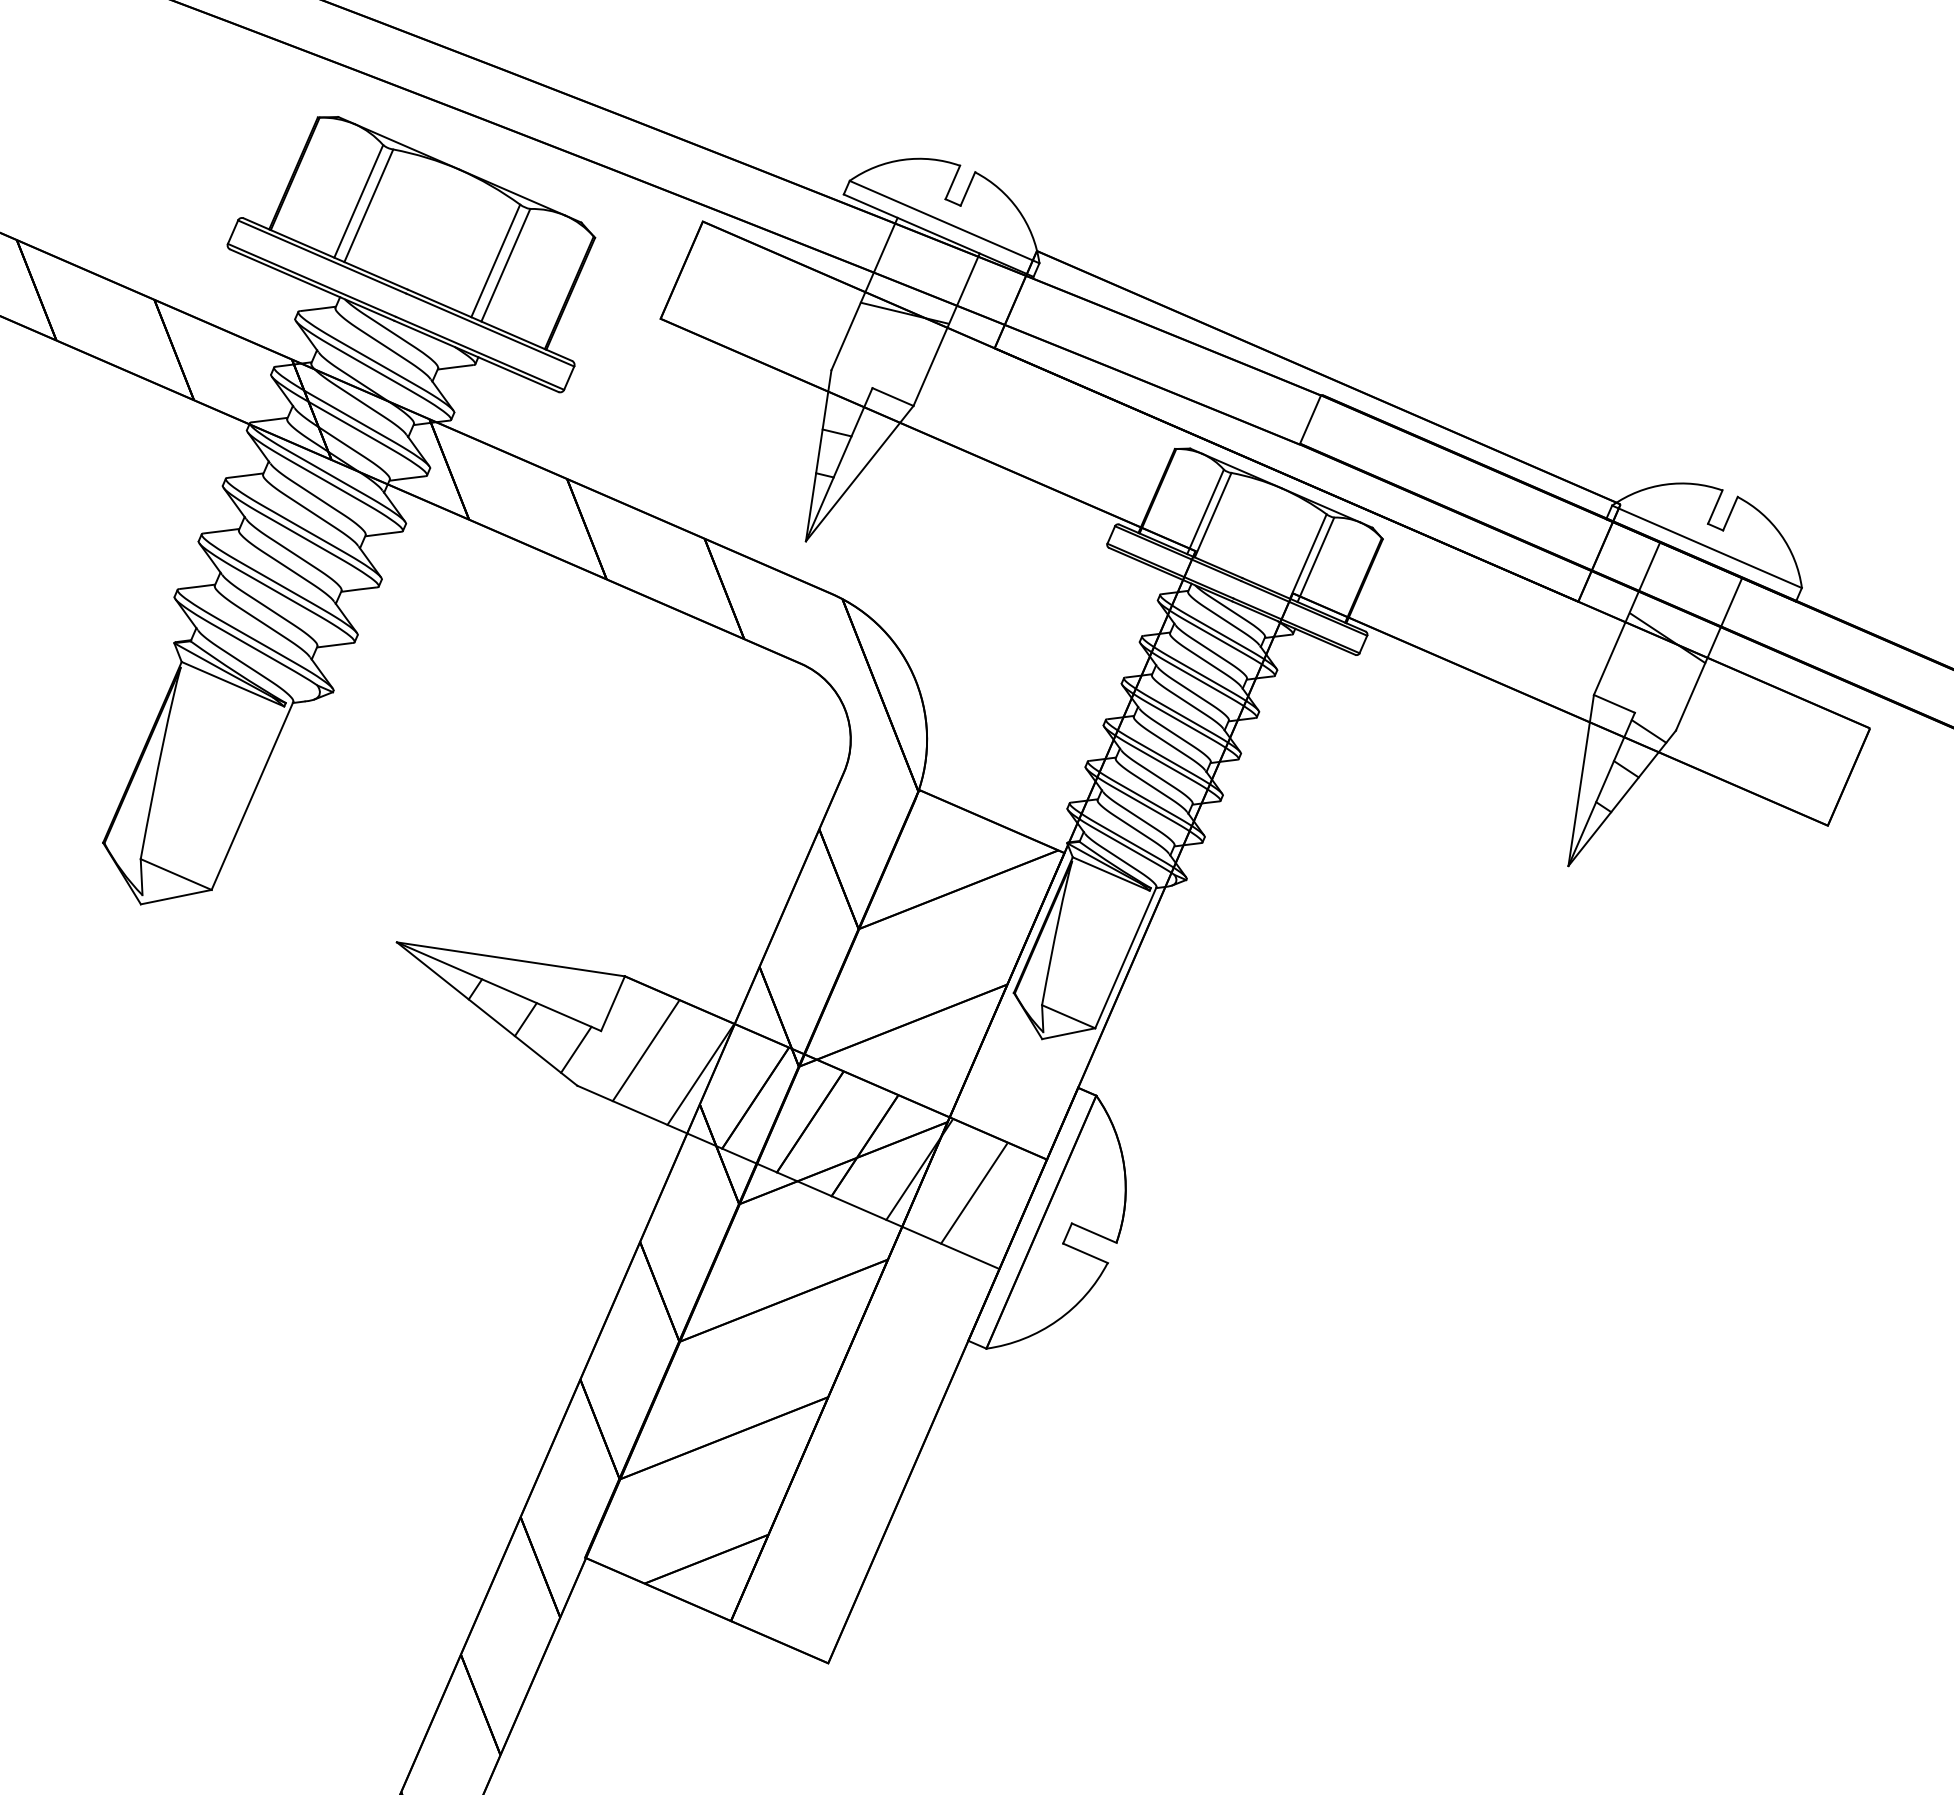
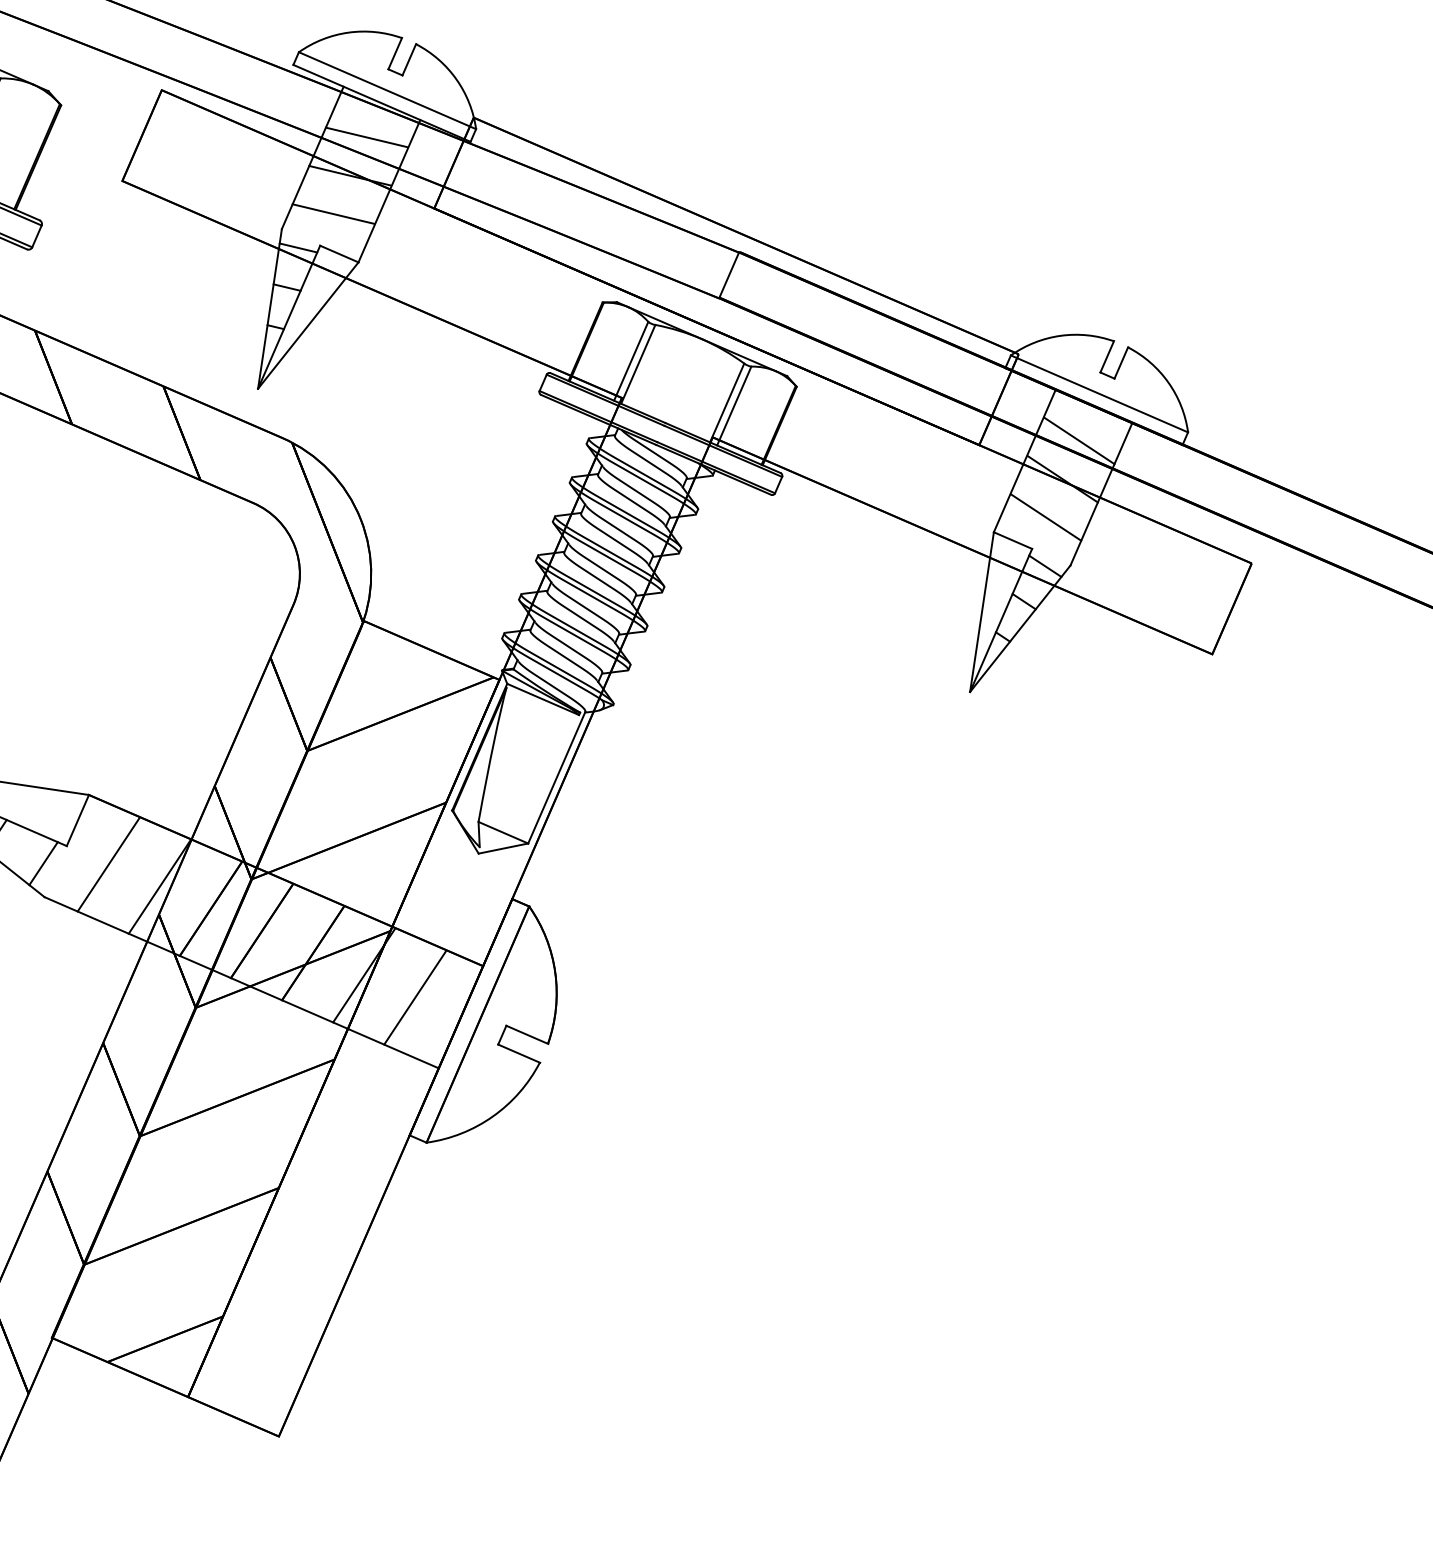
line: (921, 271) -> (365, 136), added
line: (886, 353) -> (333, 213), added
line: (849, 390) -> (298, 247), added
line: (1685, 597) -> (1079, 441), added
line: (1649, 679) -> (1045, 517), added

